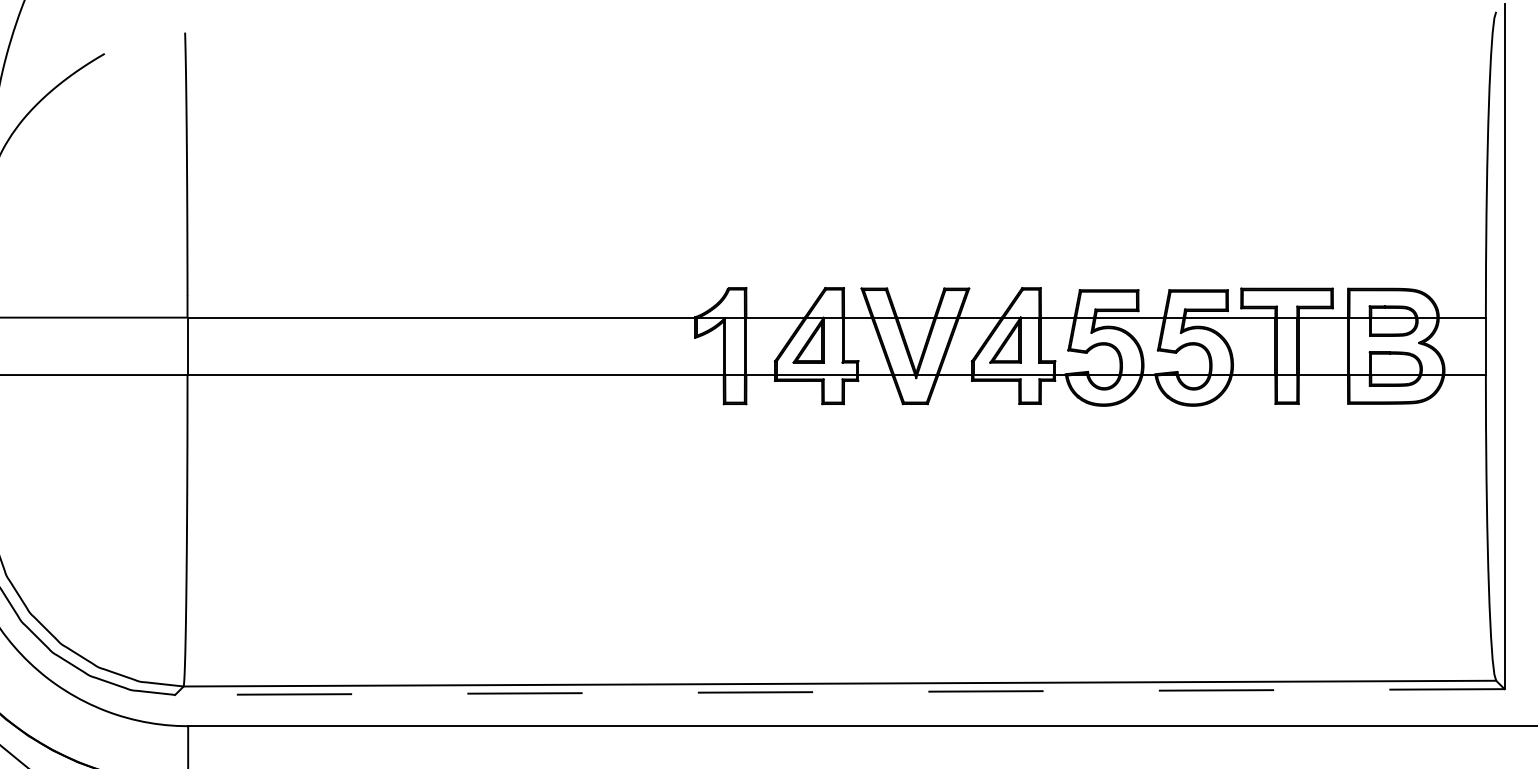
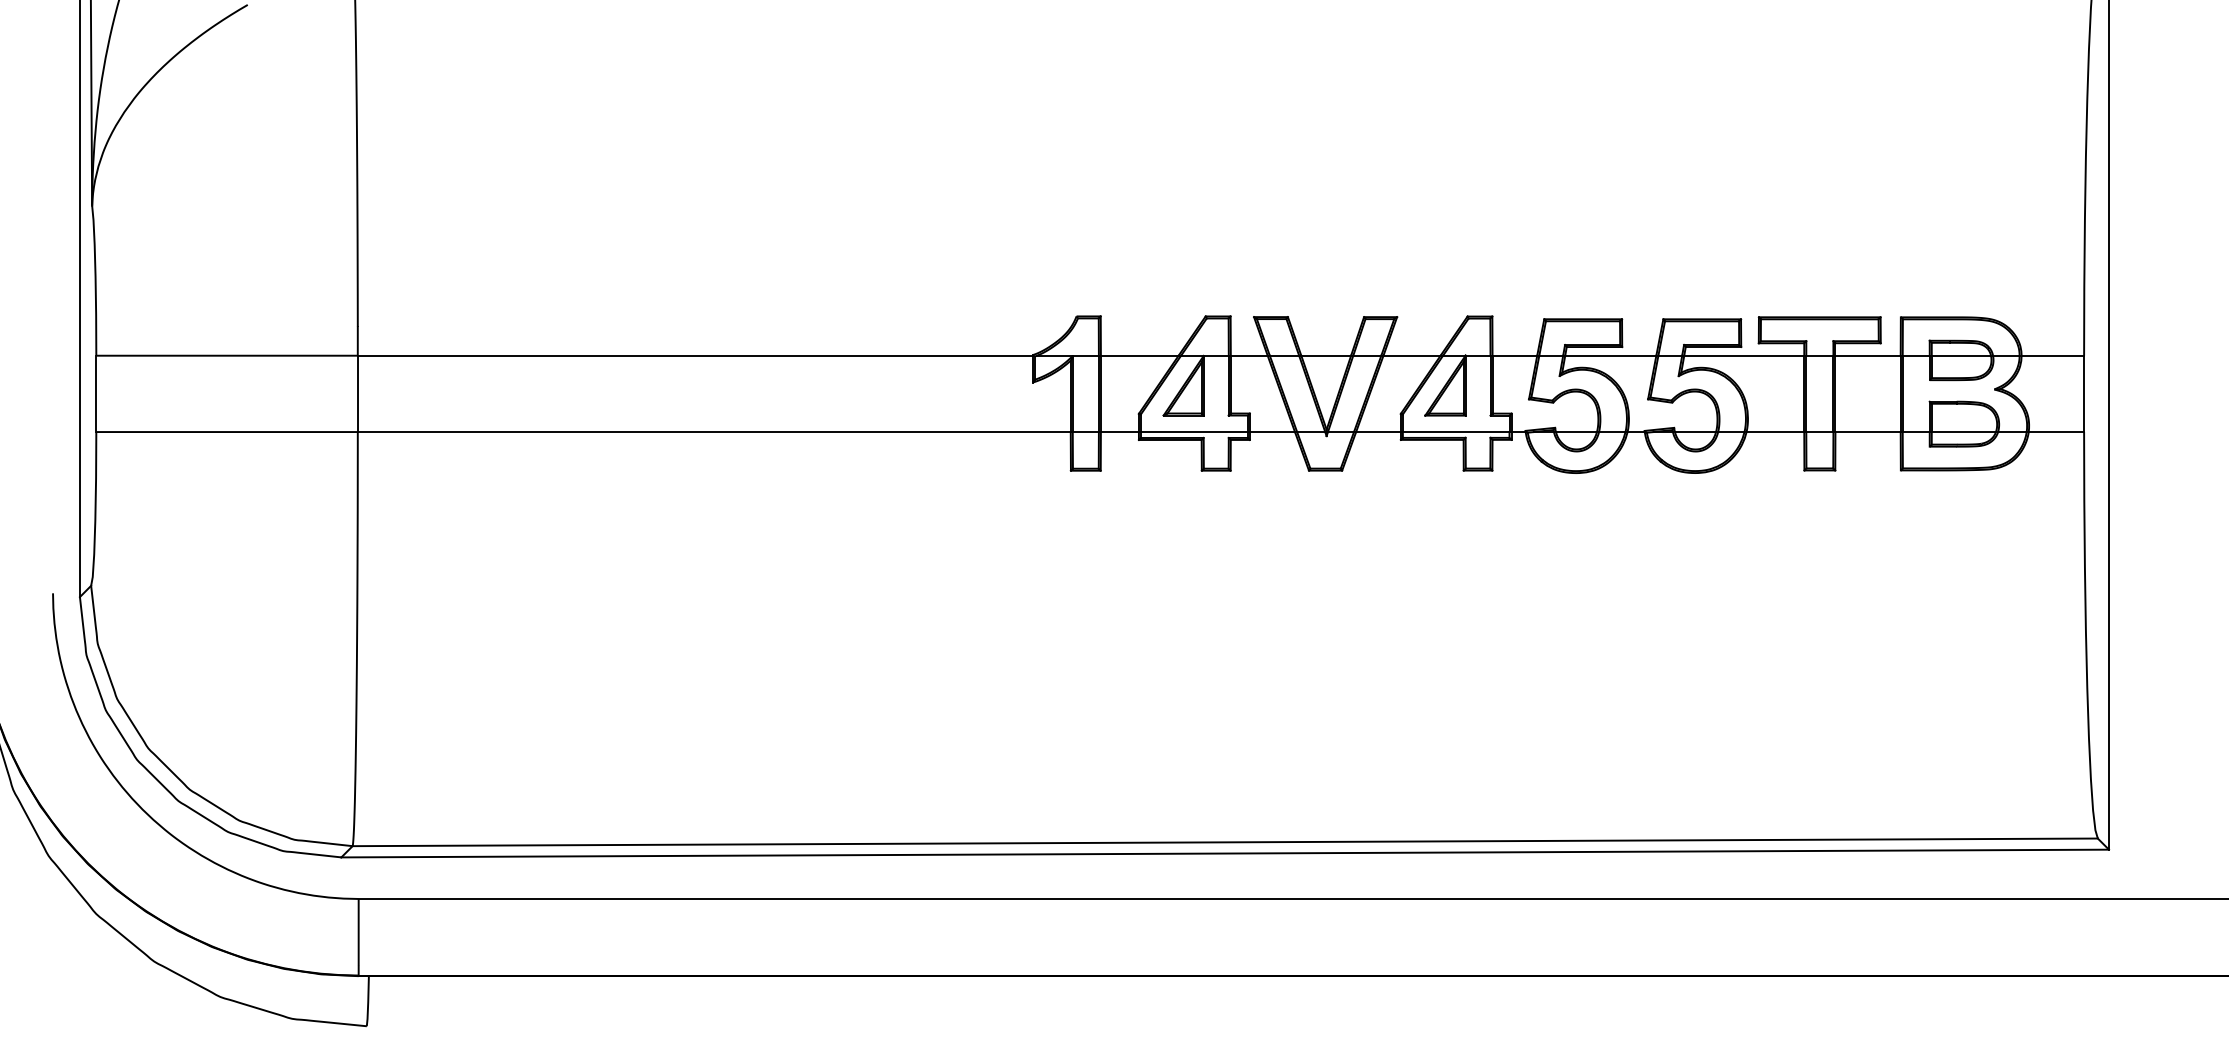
line: (840, 692) -> (1225, 853), dashed -> solid

